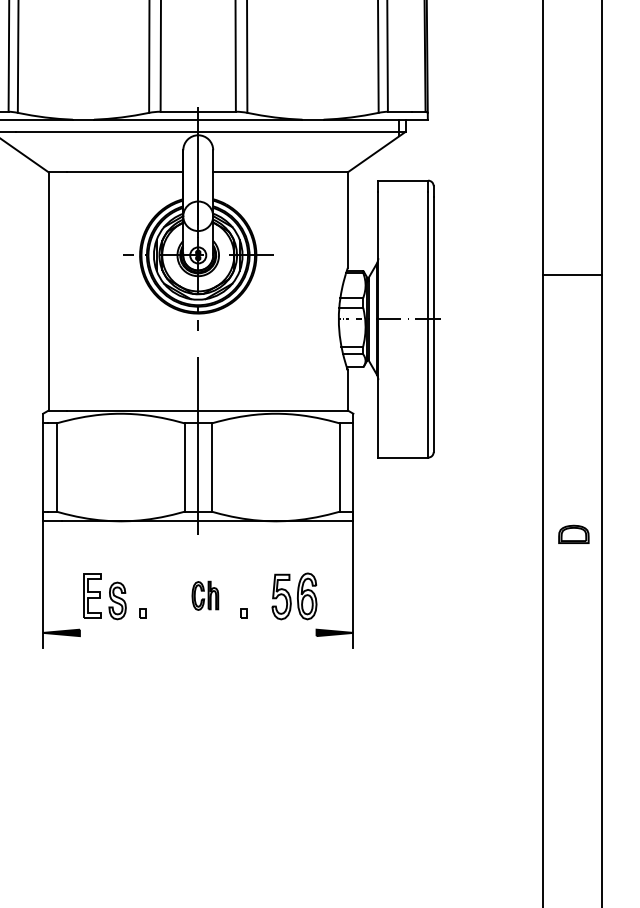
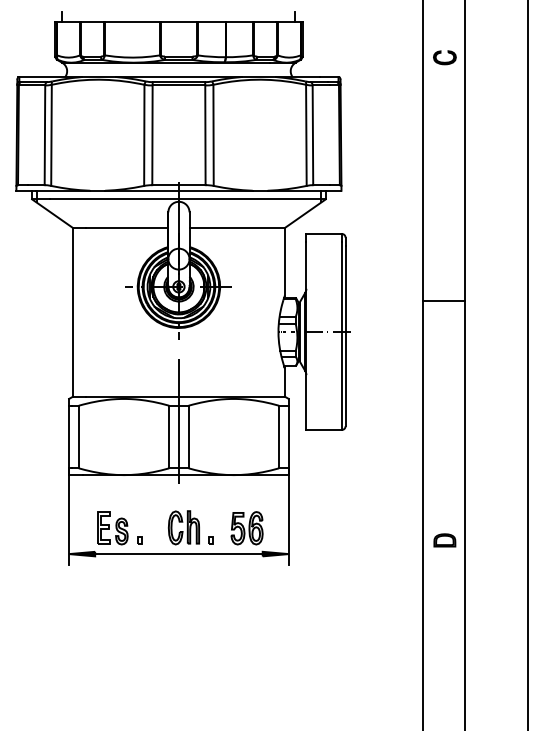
part: (573, 534) -> (444, 540), moved
part: (204, 595) -> (183, 527), size x1.67
line: (197, 633) -> (178, 554), added

